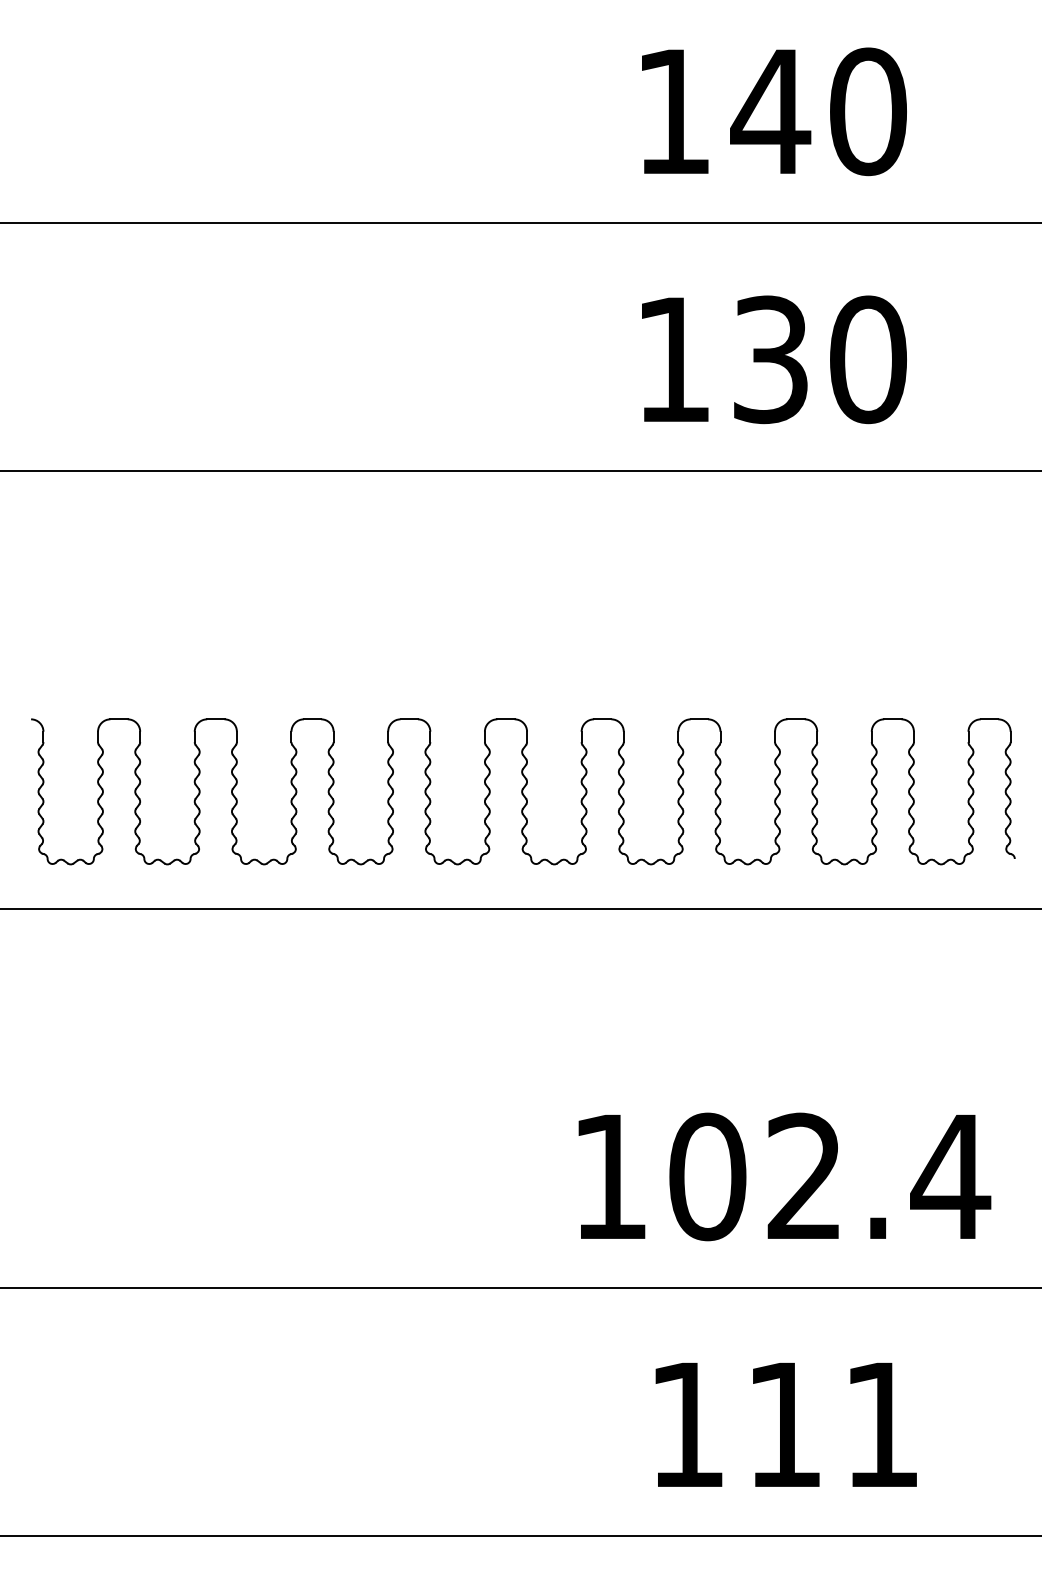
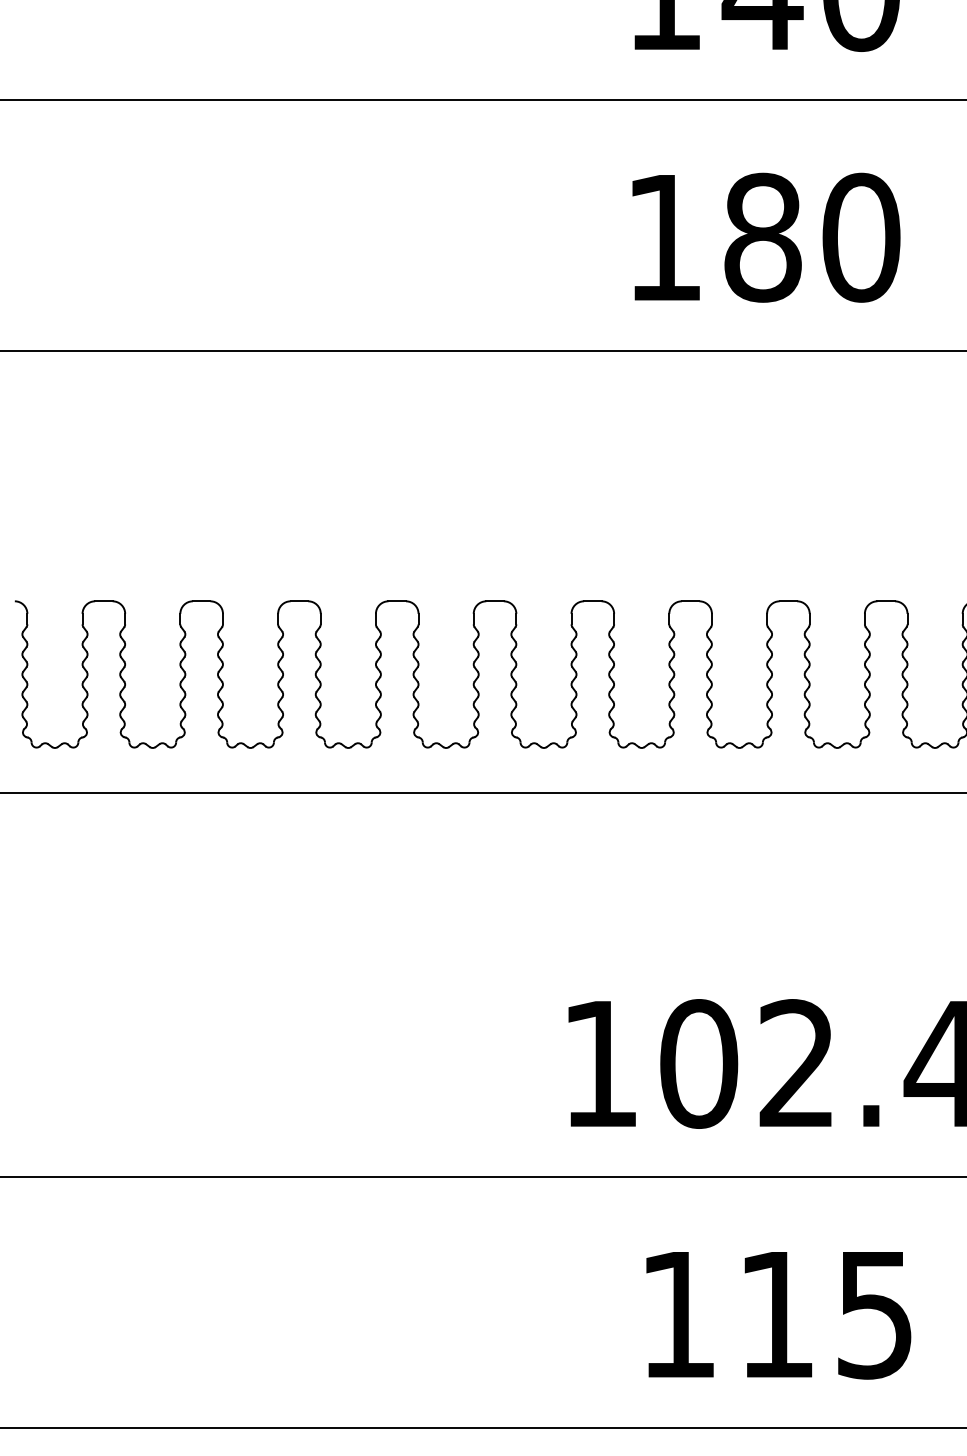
text: (771, 359) -> (763, 237), 130 -> 180
text: (881, 1425) -> (874, 1315), 111 -> 115

